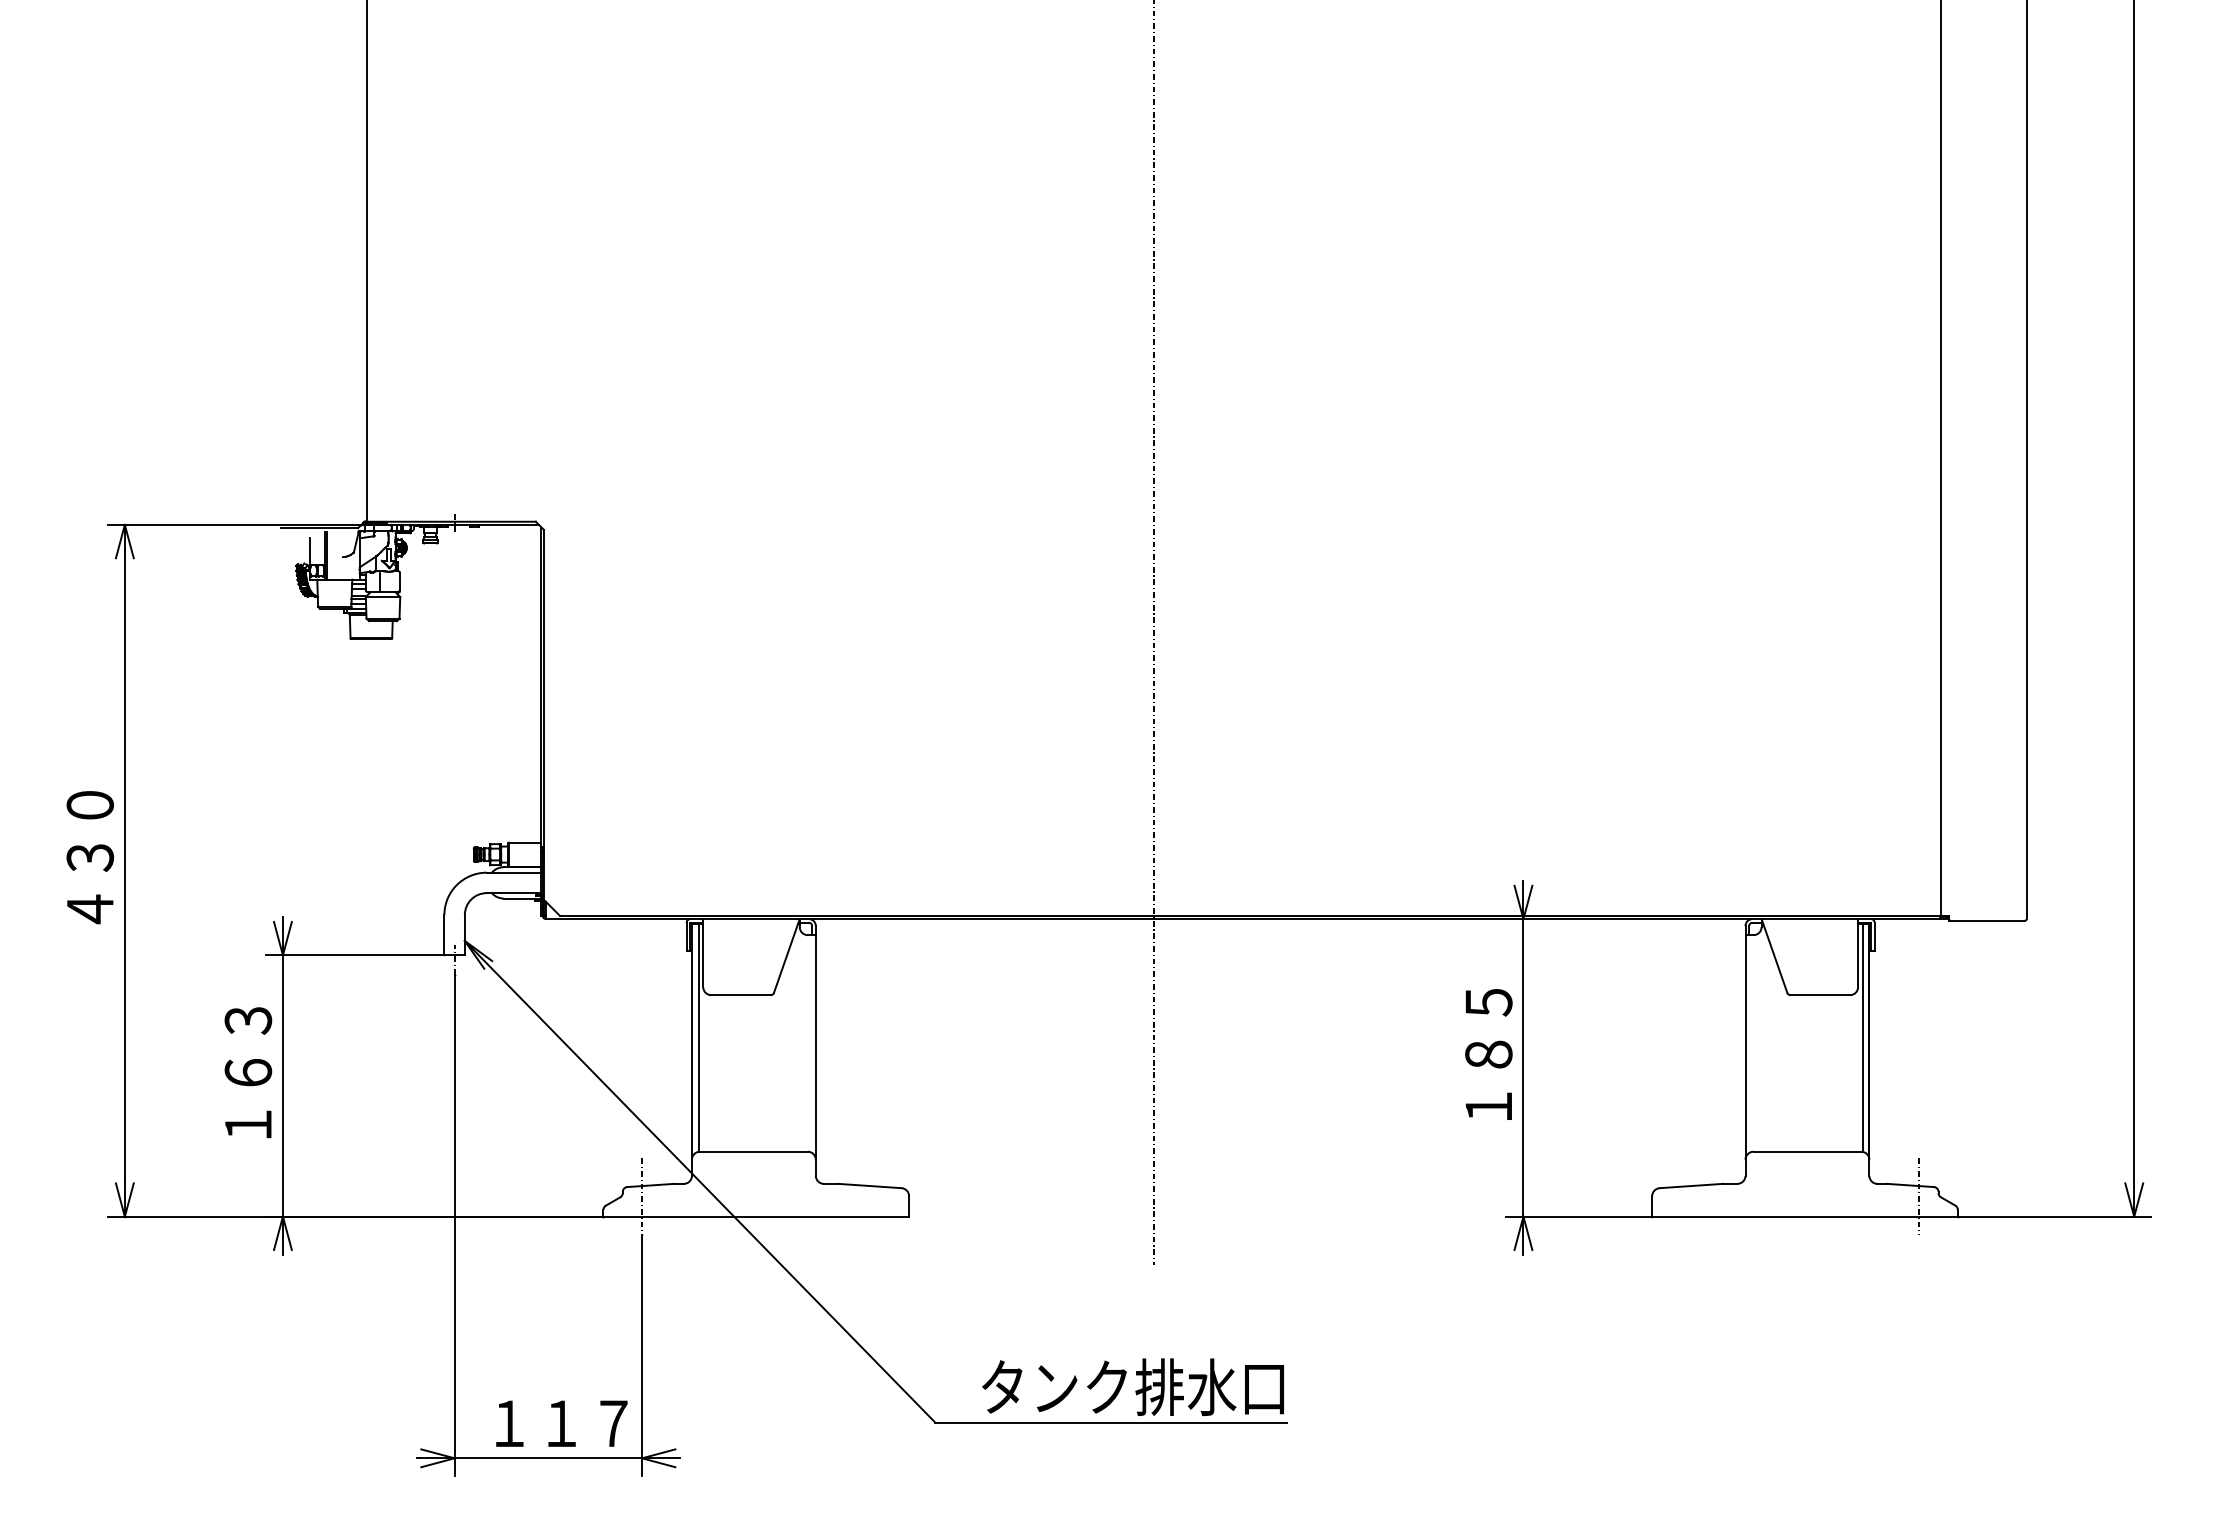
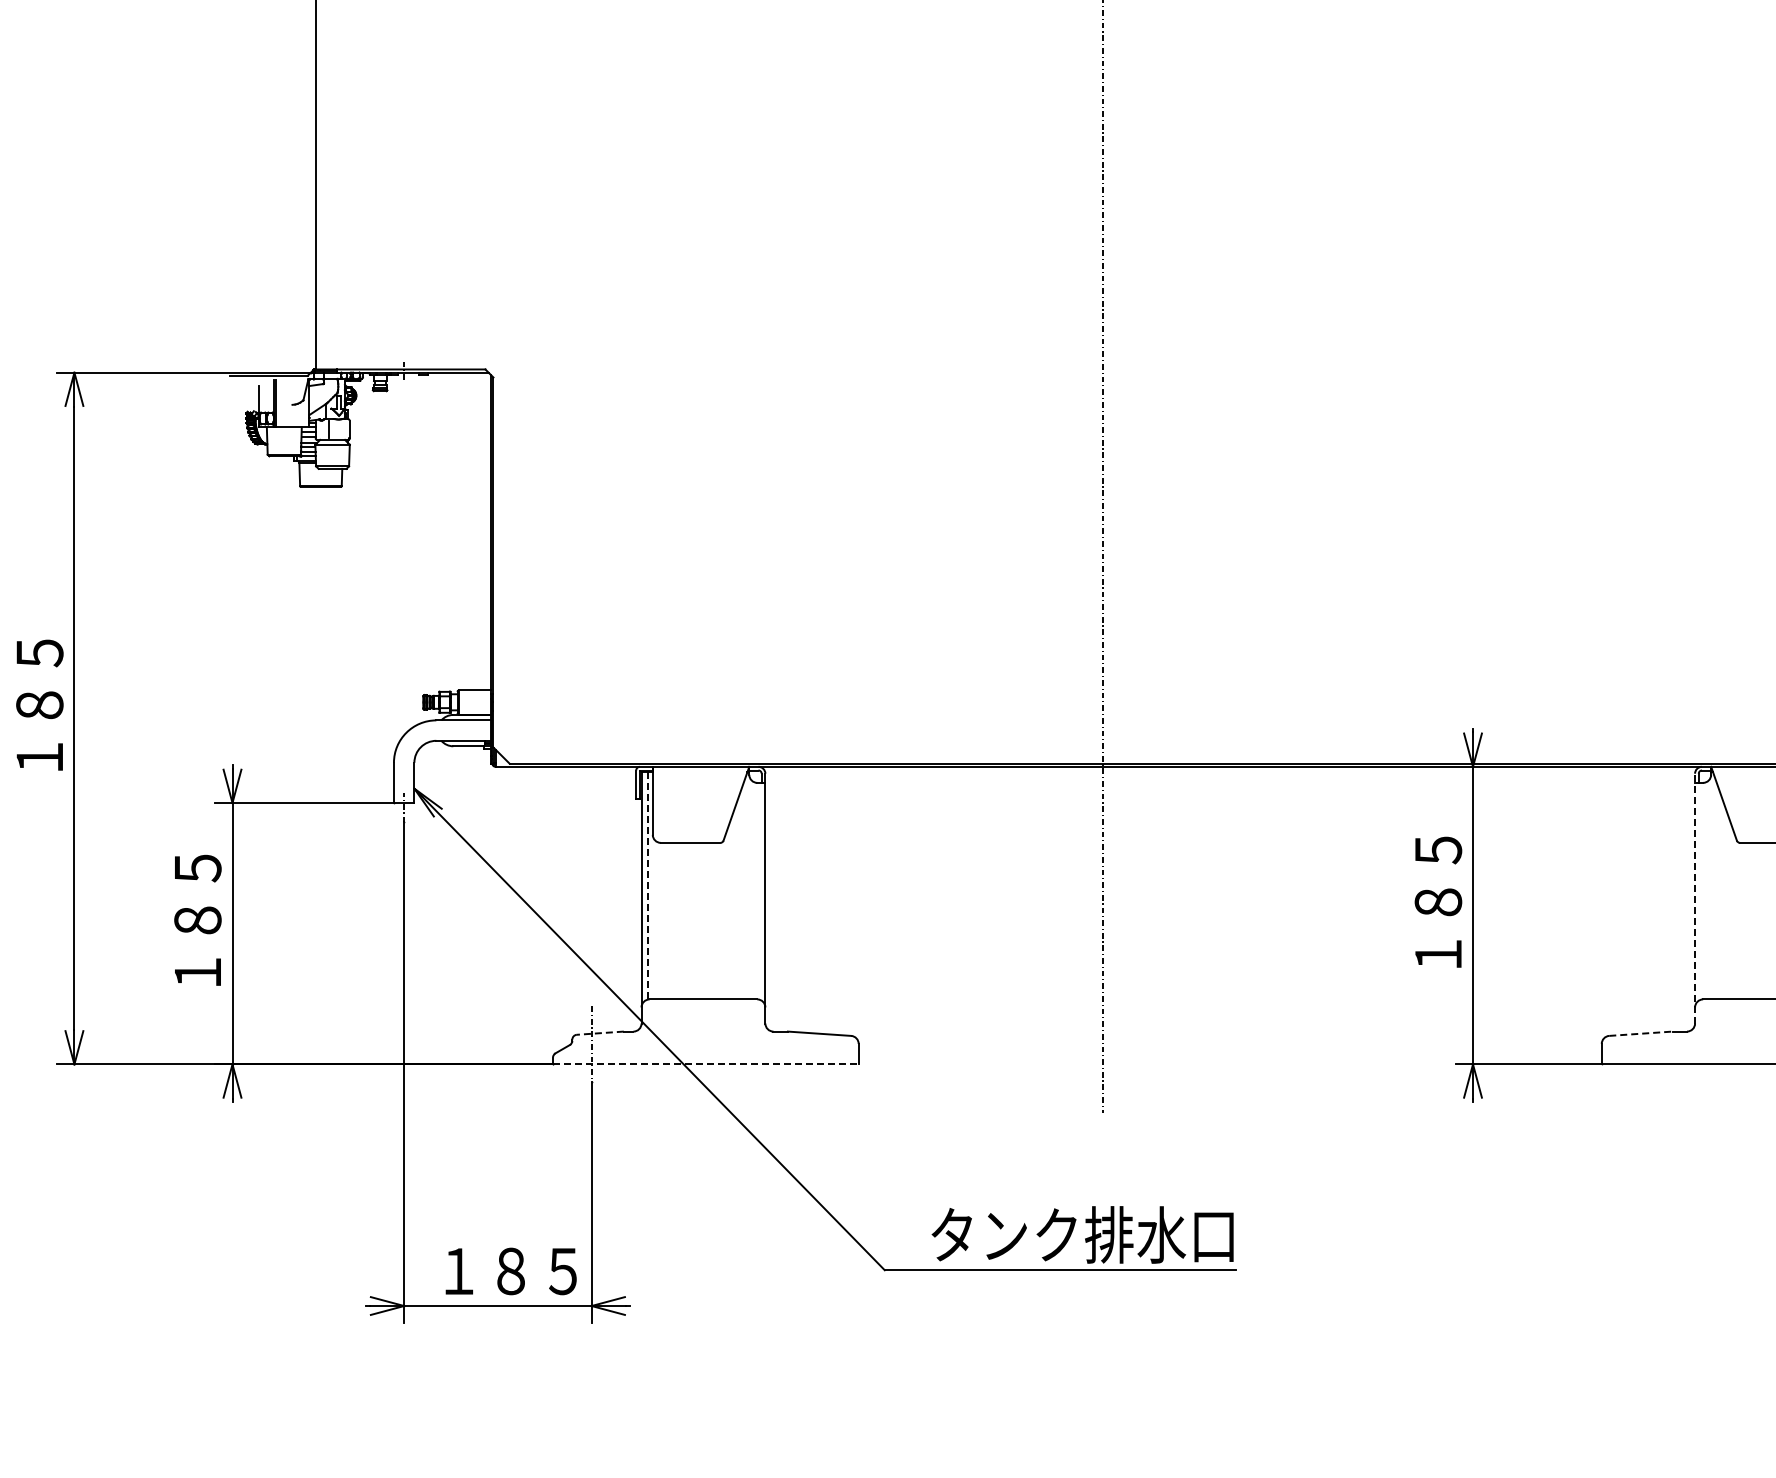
text: (89, 857) -> (39, 705), ４３０ -> １８５
line: (698, 1038) -> (648, 886), solid -> dashed
text: (248, 1046) -> (198, 894), １６３ -> １８５
line: (1745, 1050) -> (1695, 898), solid -> dashed
line: (650, 1185) -> (600, 1033), solid -> dashed
line: (1691, 1186) -> (1641, 1034), solid -> dashed
line: (756, 1216) -> (706, 1064), solid -> dashed
text: (587, 1423) -> (537, 1271), １１７ -> １８５

